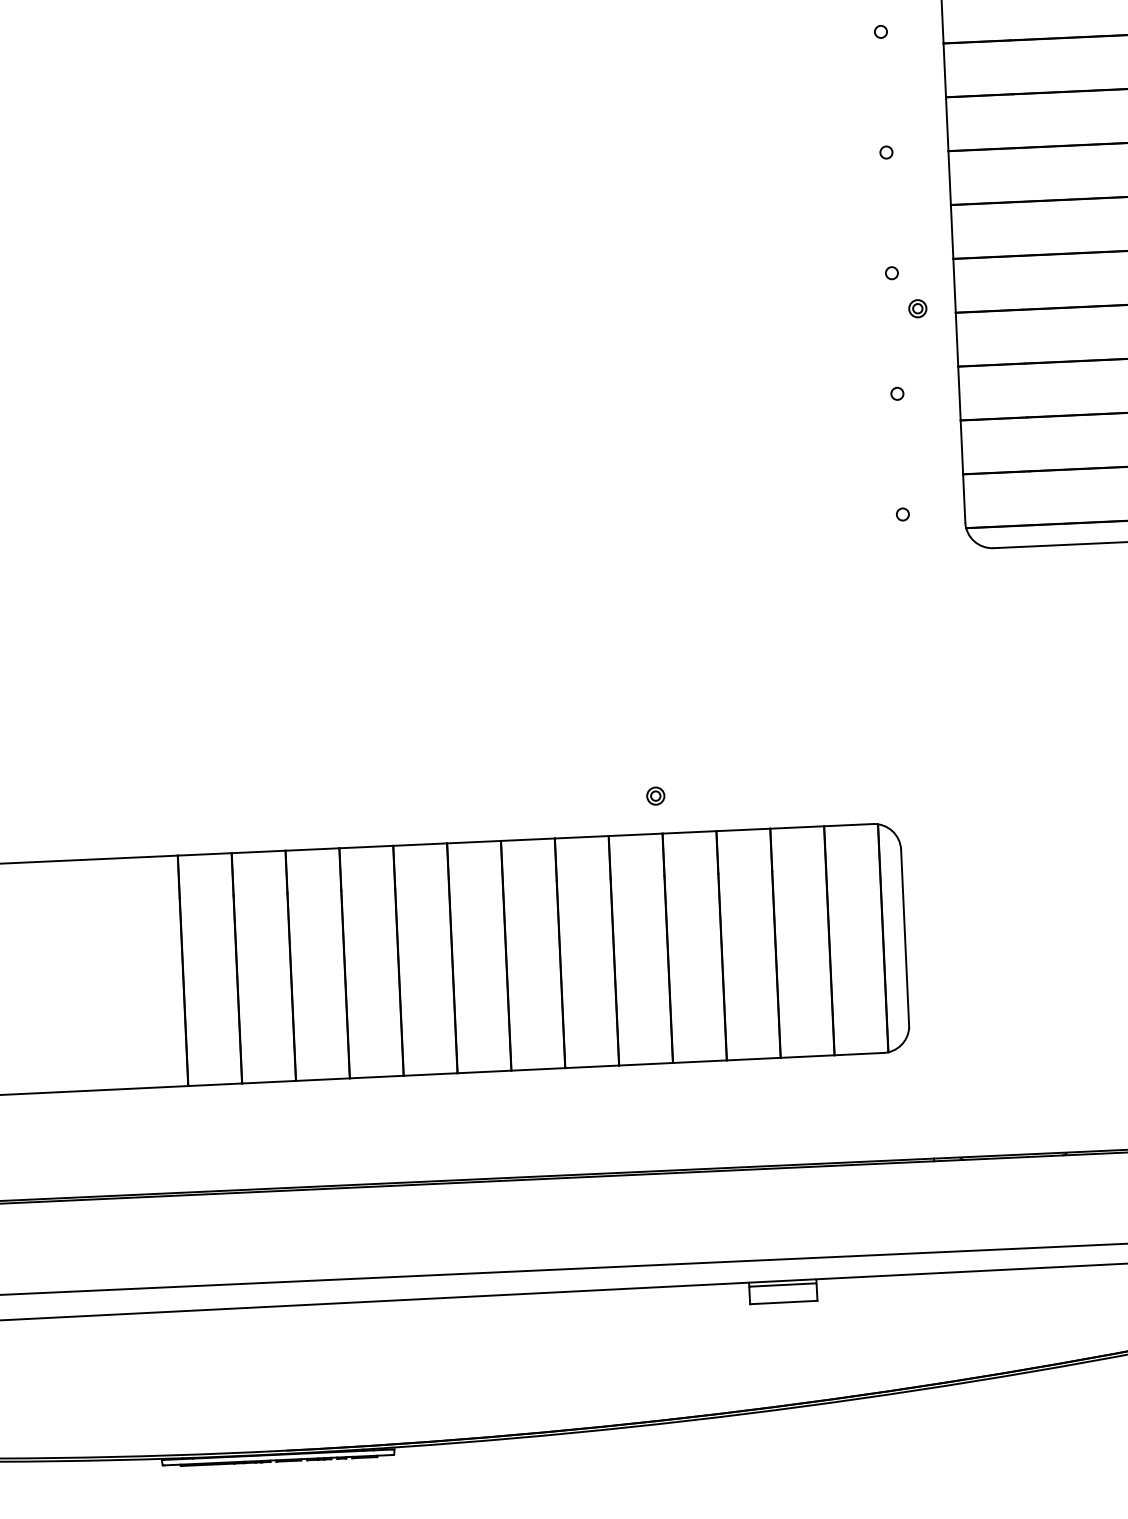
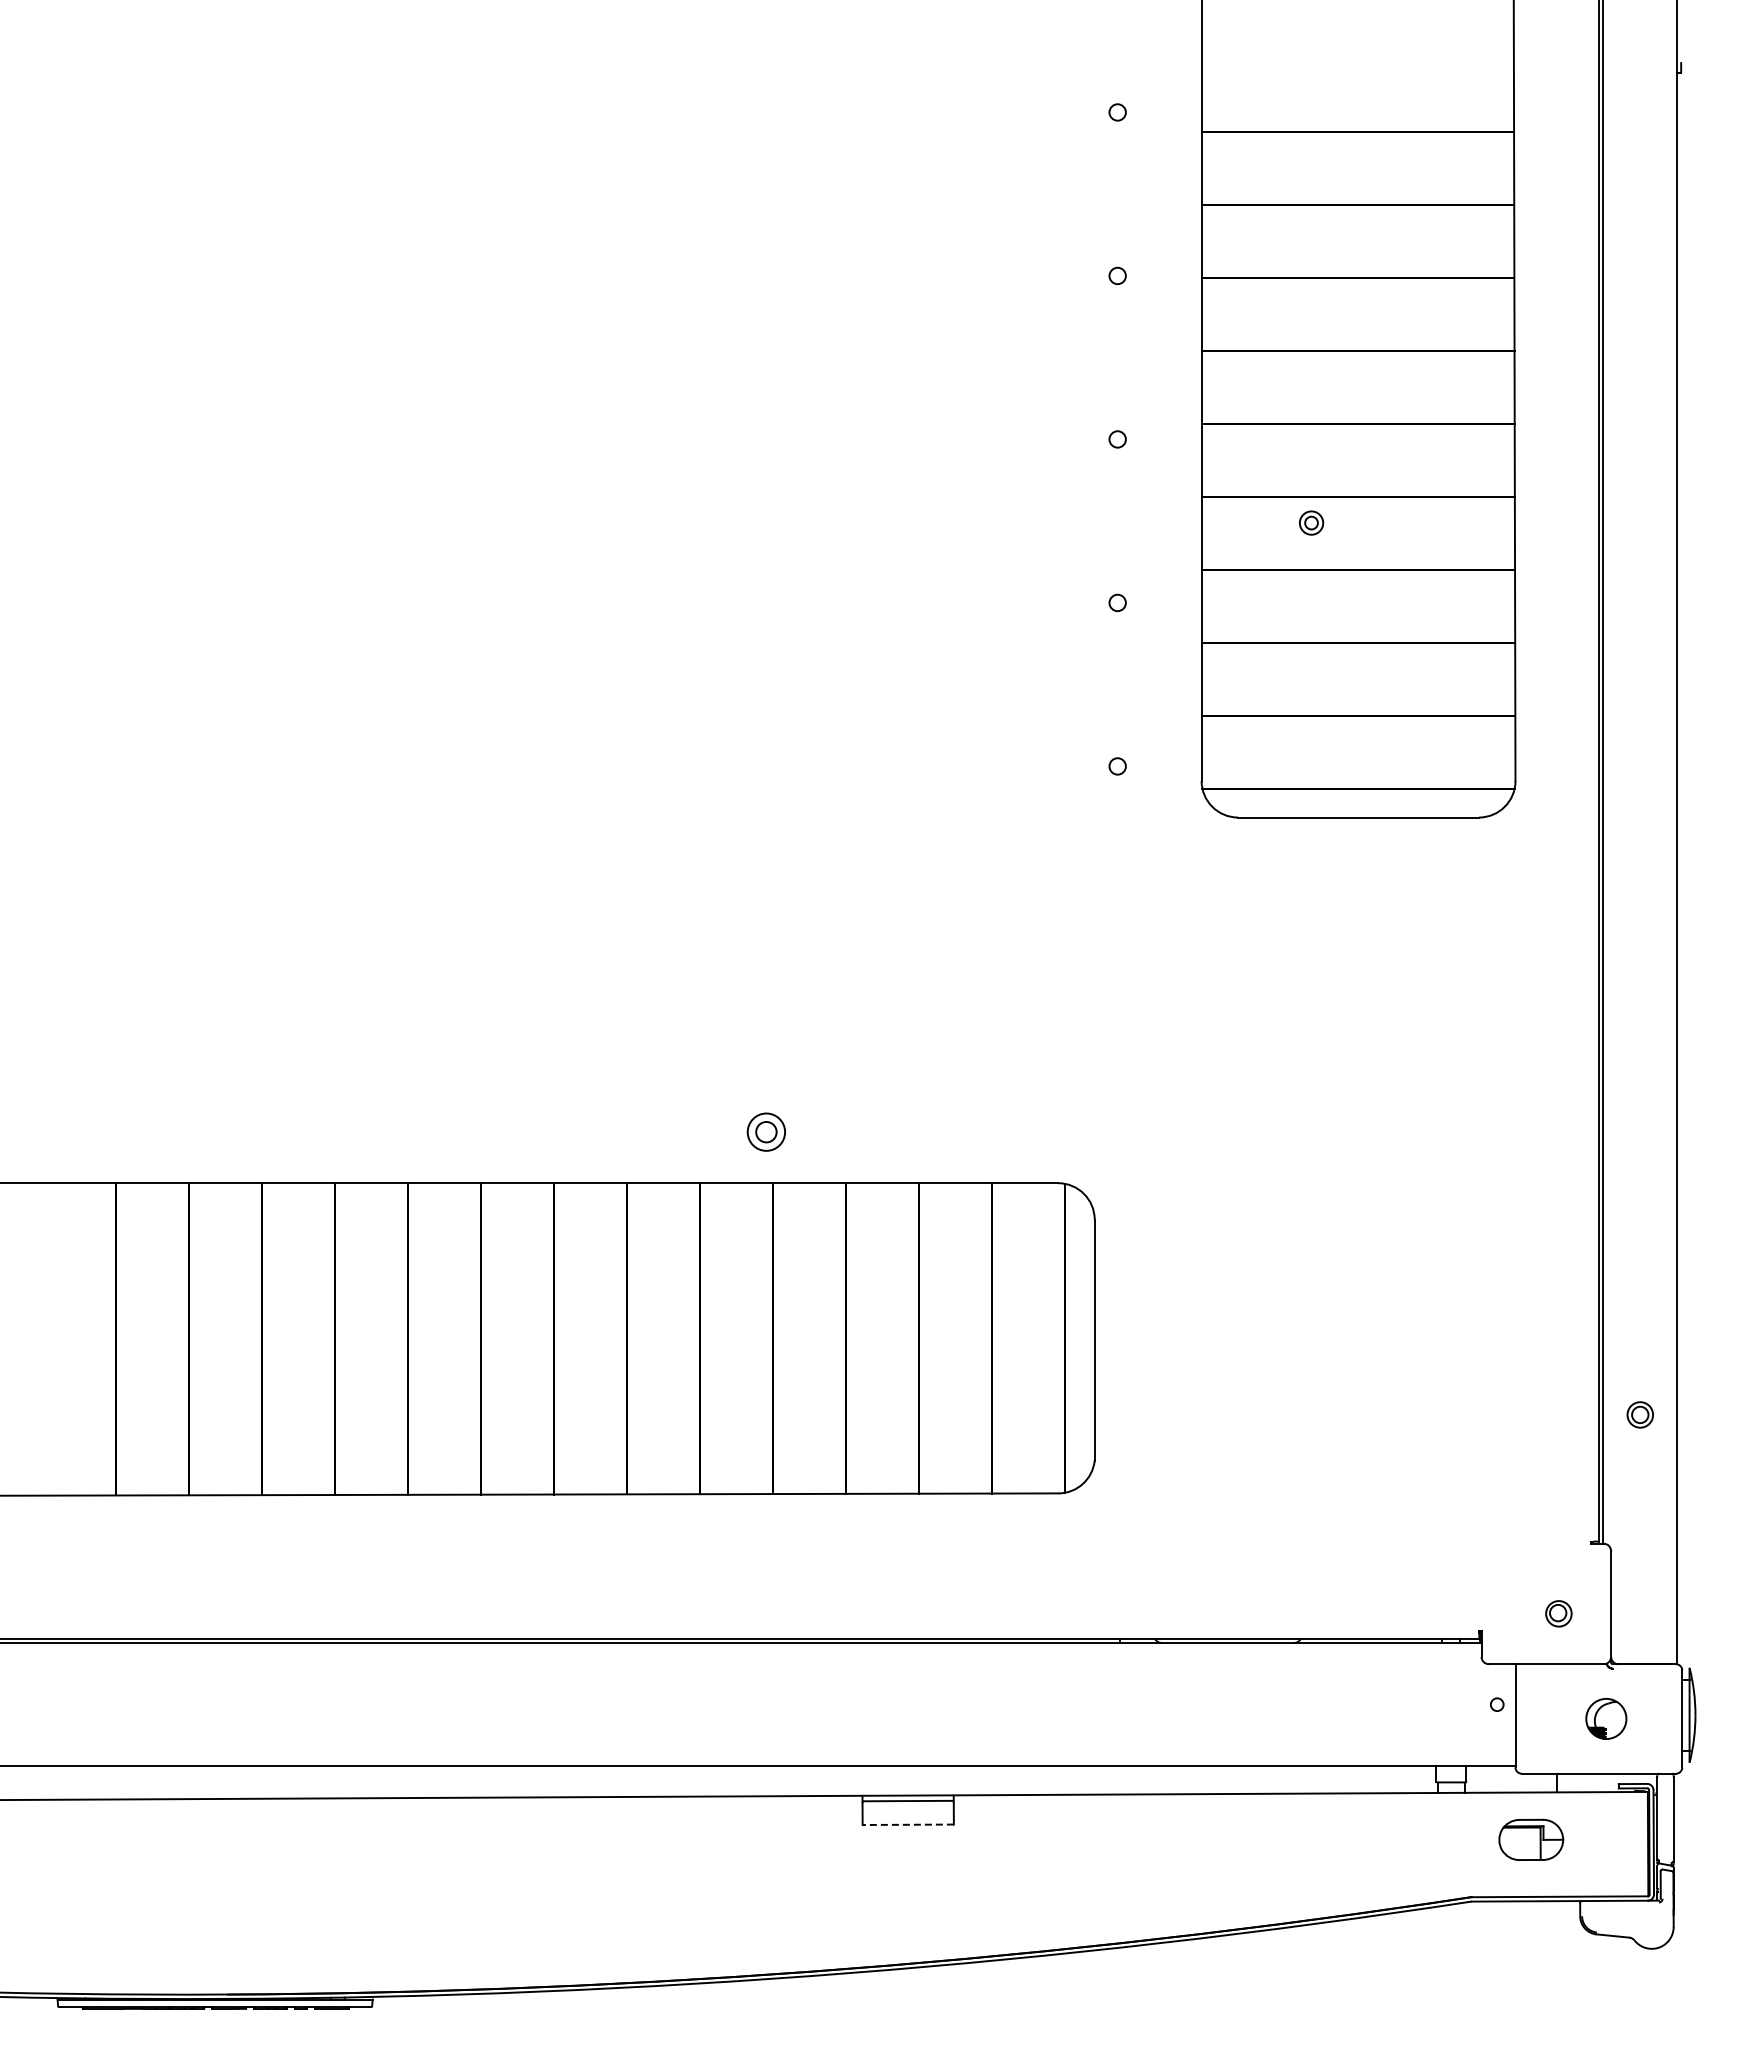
part: (917, 308) -> (1311, 522), moved
part: (655, 795) -> (765, 1131), size x1.6
line: (783, 1302) -> (908, 1824), solid -> dashed

